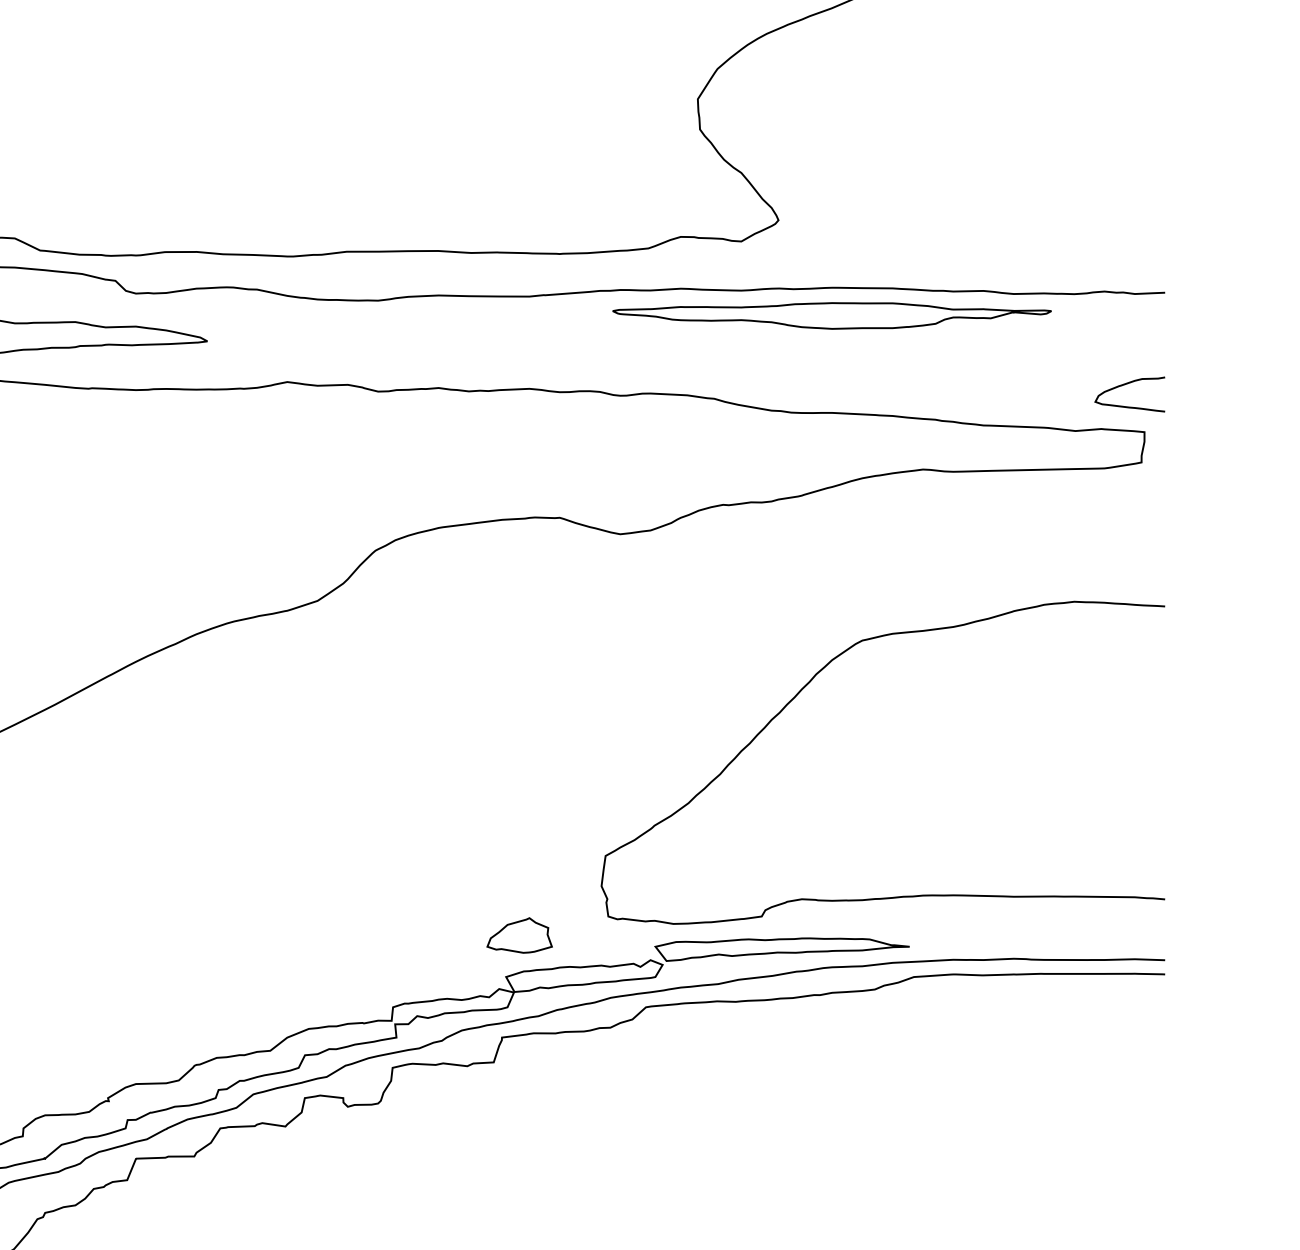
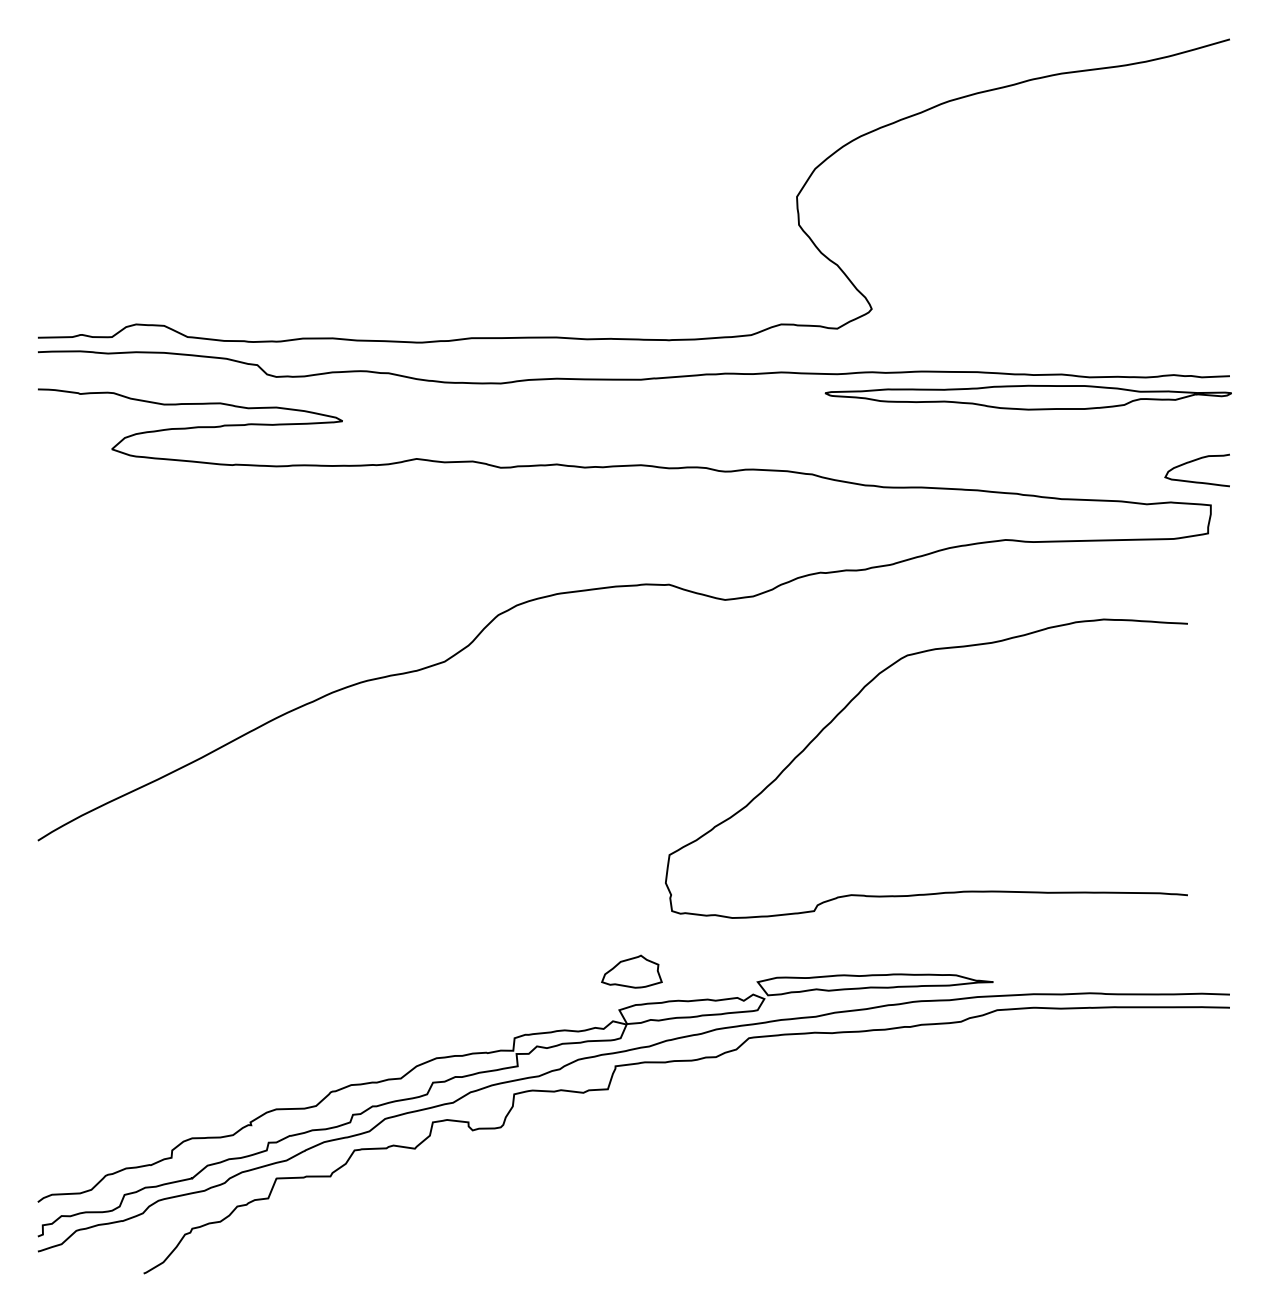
part: (831, 315) -> (1027, 397), moved
curve: (807, 685) -> (856, 697), moved

